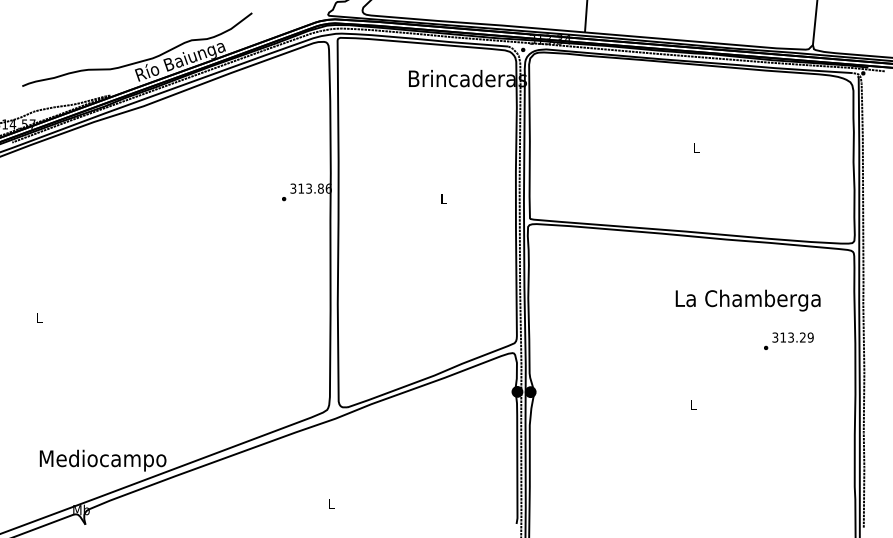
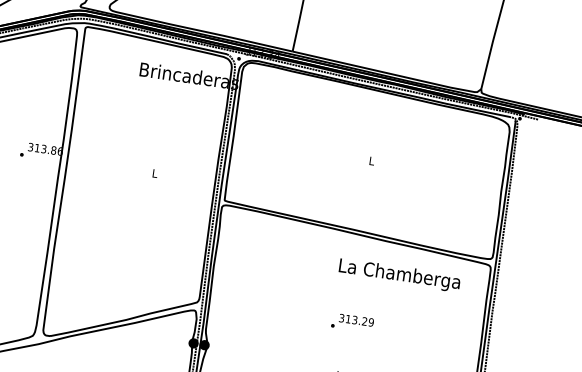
text: (747, 300) -> (399, 275), moved
text: (788, 340) -> (352, 322), moved

